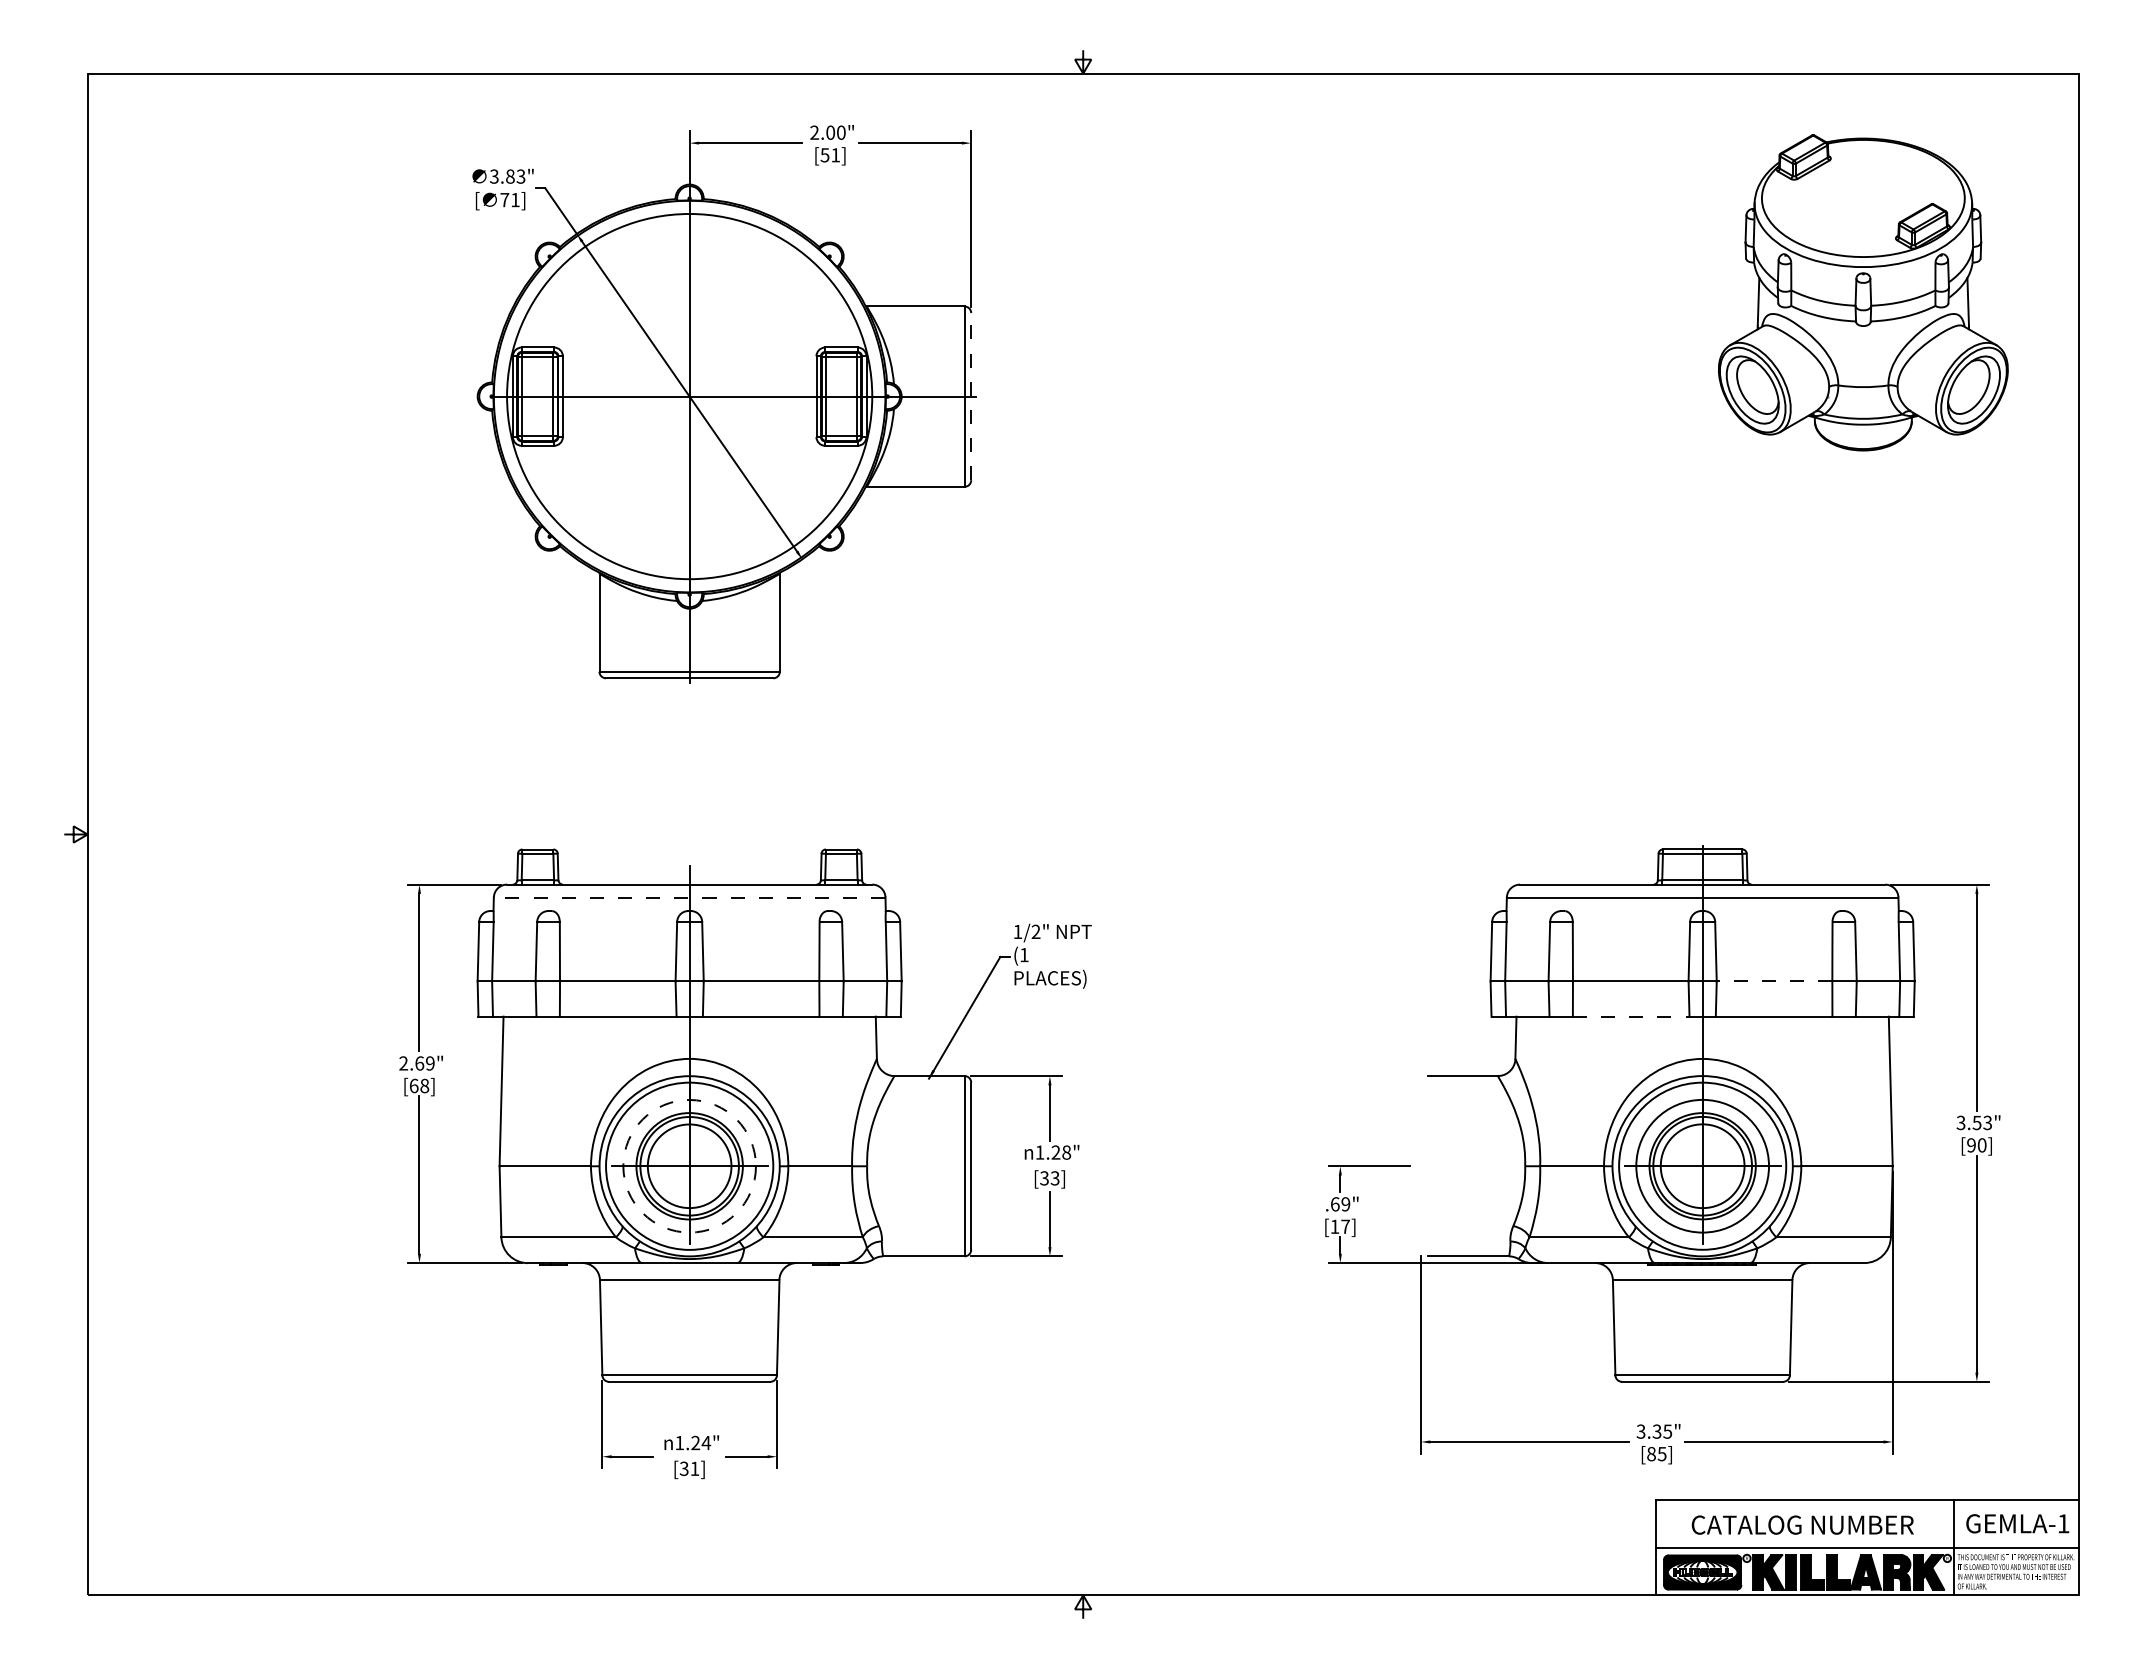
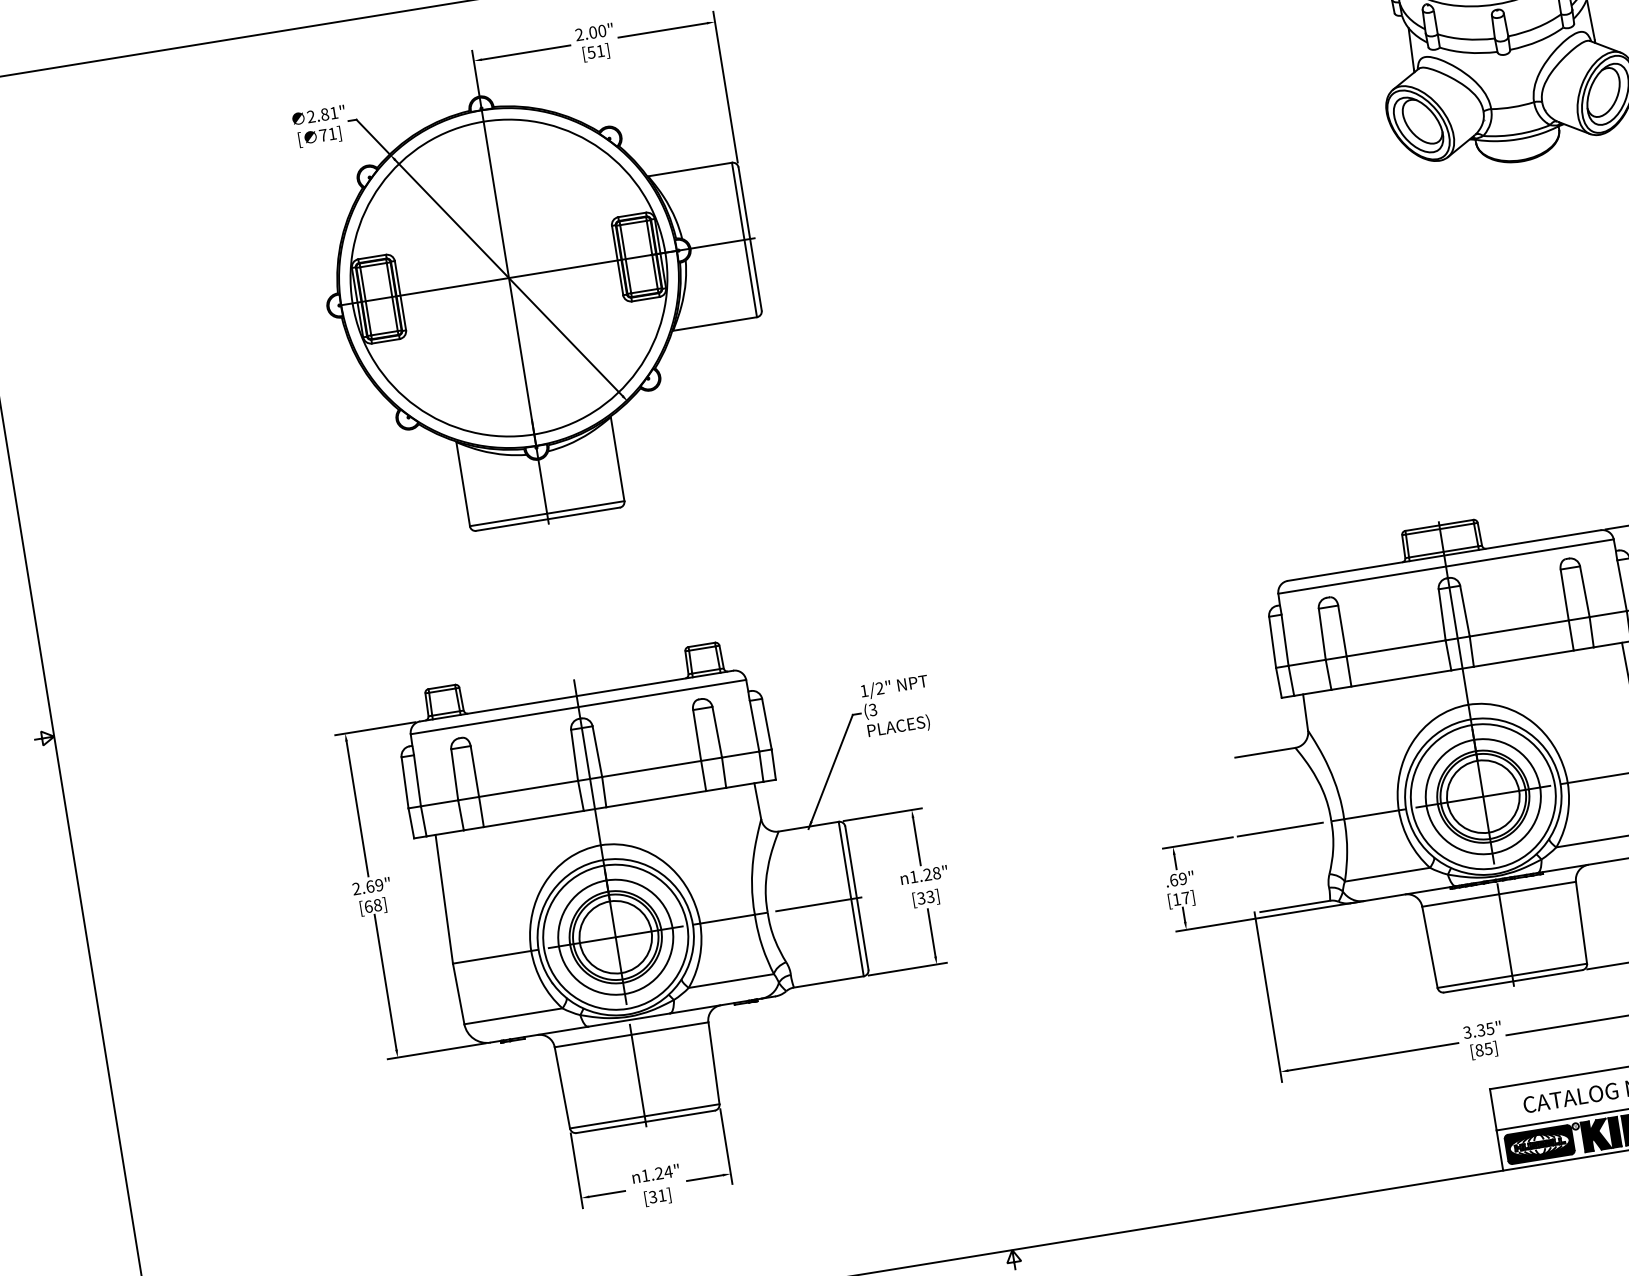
text: (507, 176) -> (322, 114), 3.83" -> 2.81"
line: (971, 396) -> (750, 238), dashed -> solid
line: (689, 897) -> (578, 707), dashed -> solid
text: (1023, 954) -> (872, 709), (1 -> (3
line: (1774, 981) -> (1519, 628), dashed -> solid
line: (1631, 1016) -> (1401, 678), dashed -> solid
circle: (689, 1165) -> (615, 936), dashed -> solid
line: (926, 1166) -> (818, 904), added
line: (1465, 1166) -> (1280, 829), added
line: (689, 1327) -> (637, 1075), added
line: (1702, 1327) -> (1505, 934), added

